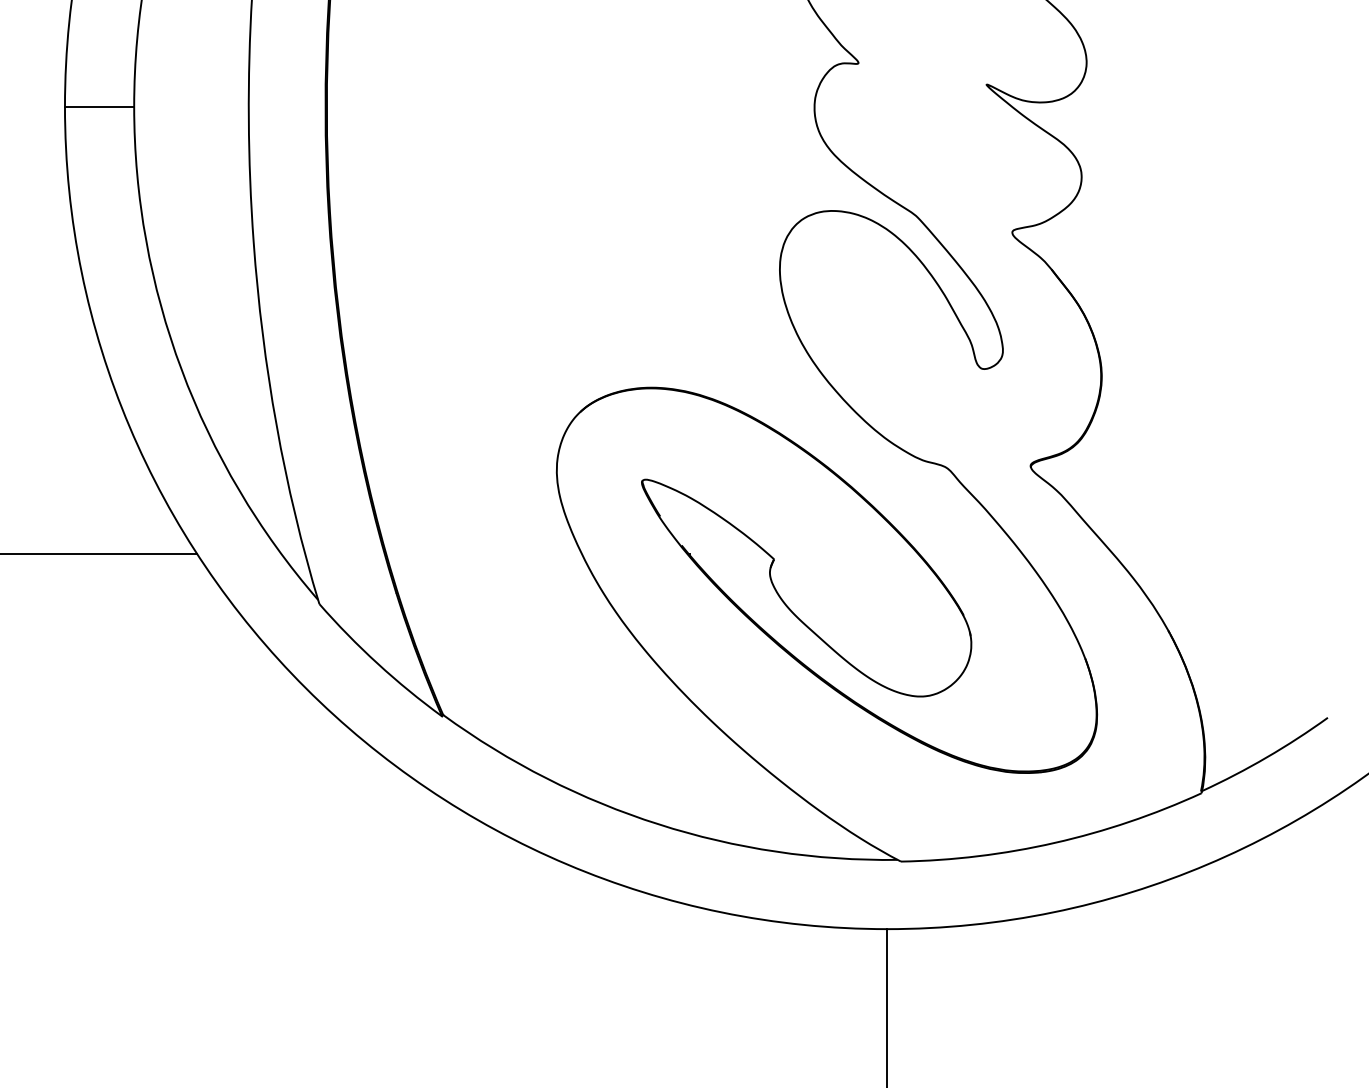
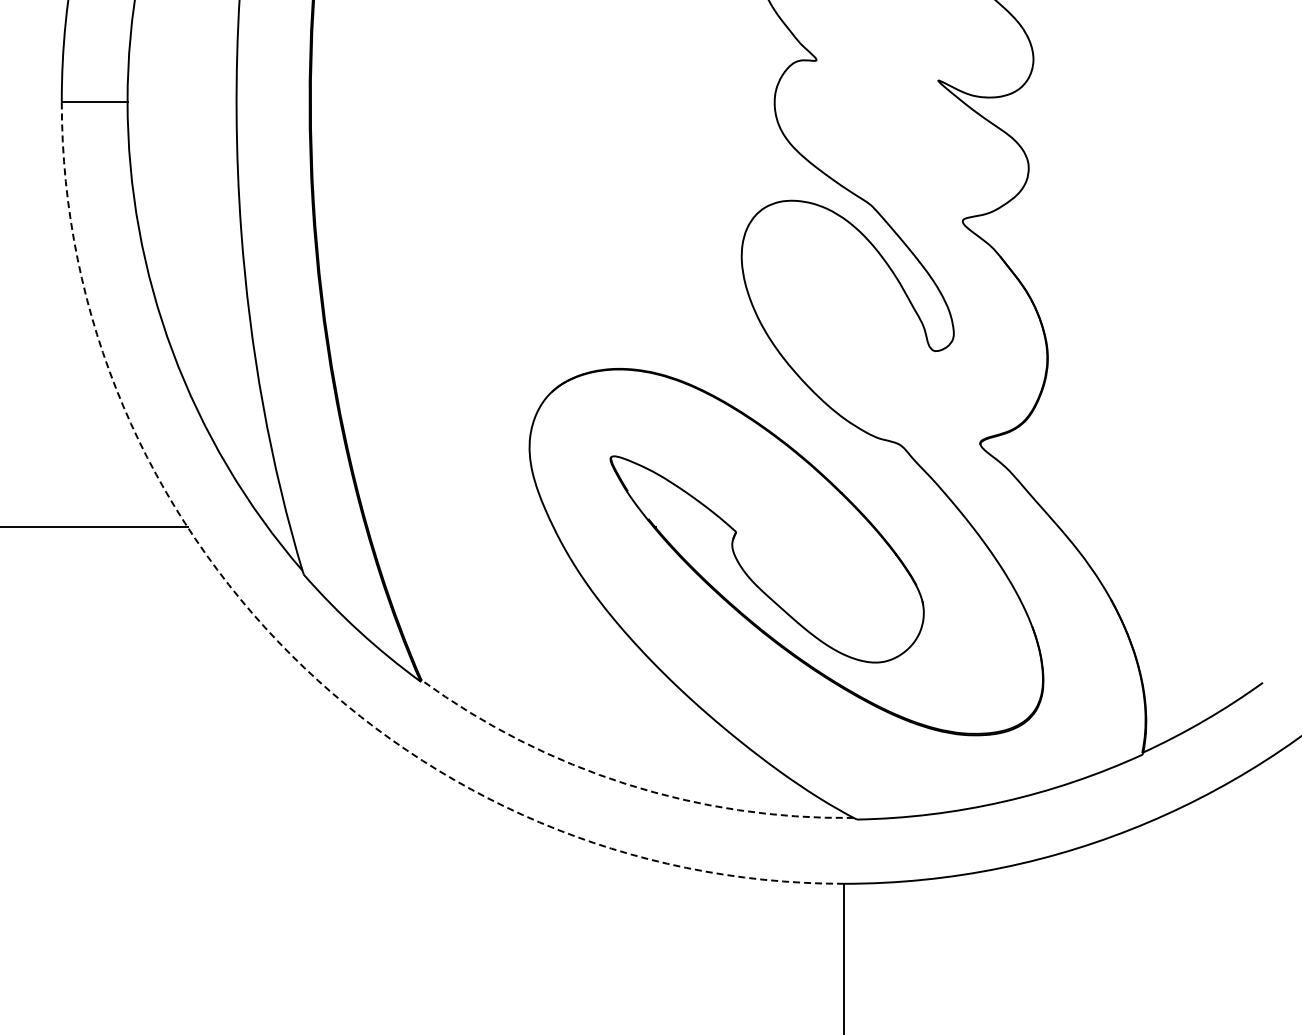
arc: (305, 688) -> (290, 654), solid -> dashed
arc: (658, 824) -> (626, 784), solid -> dashed

